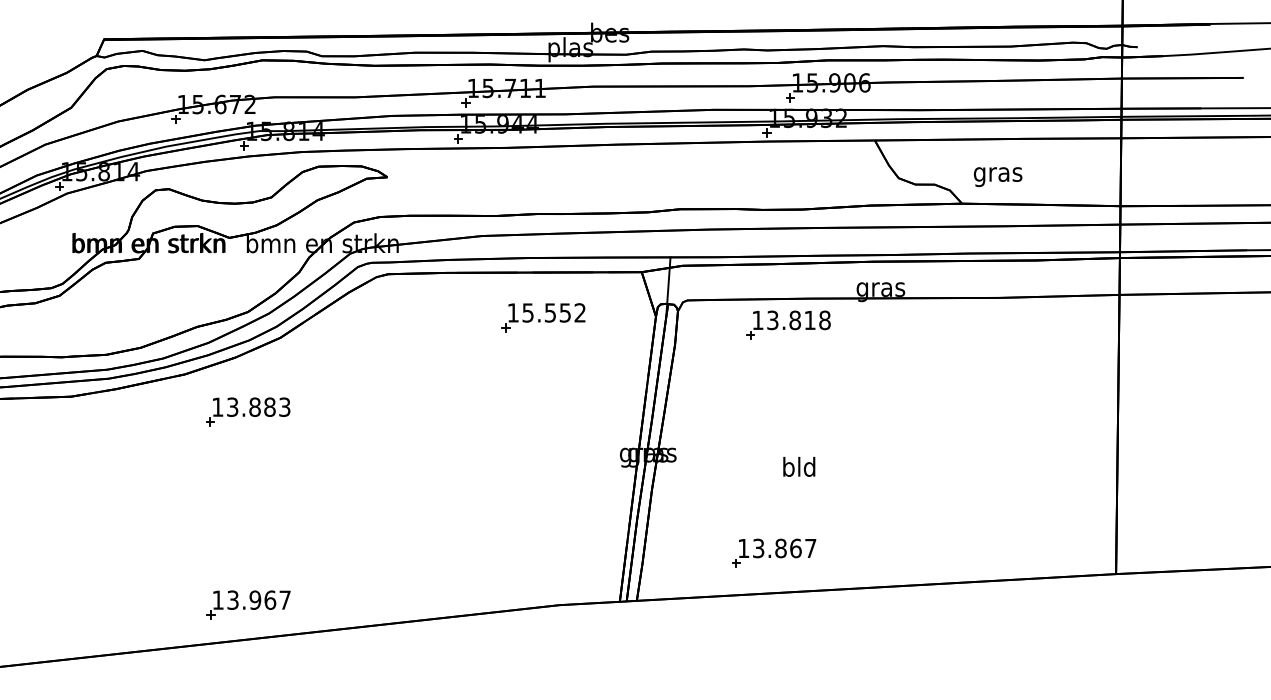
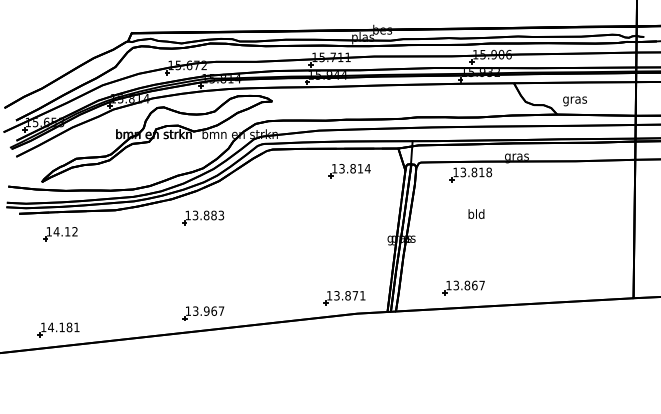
text: (553, 312) -> (354, 168), 15.552 -> 13.814
text: (799, 465) -> (476, 213), moved
part: (533, 574) -> (344, 298), added

